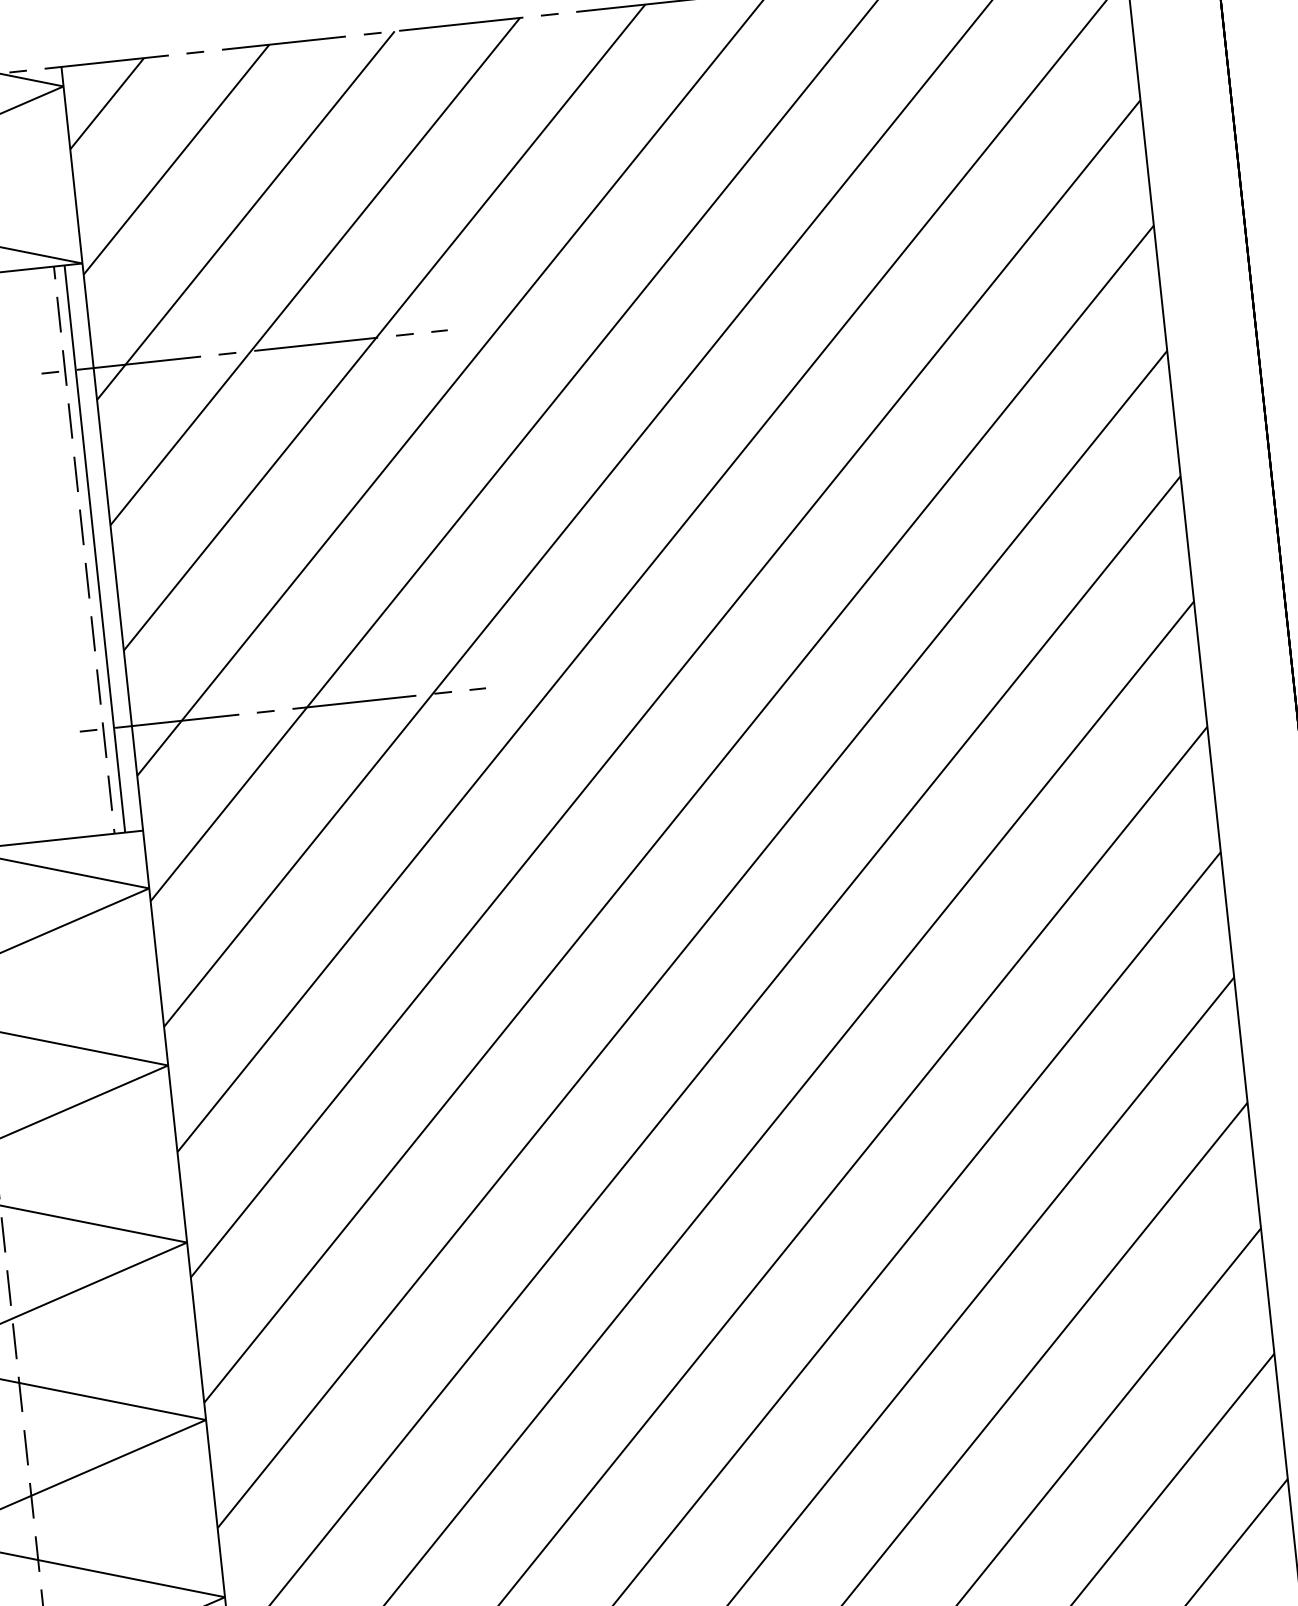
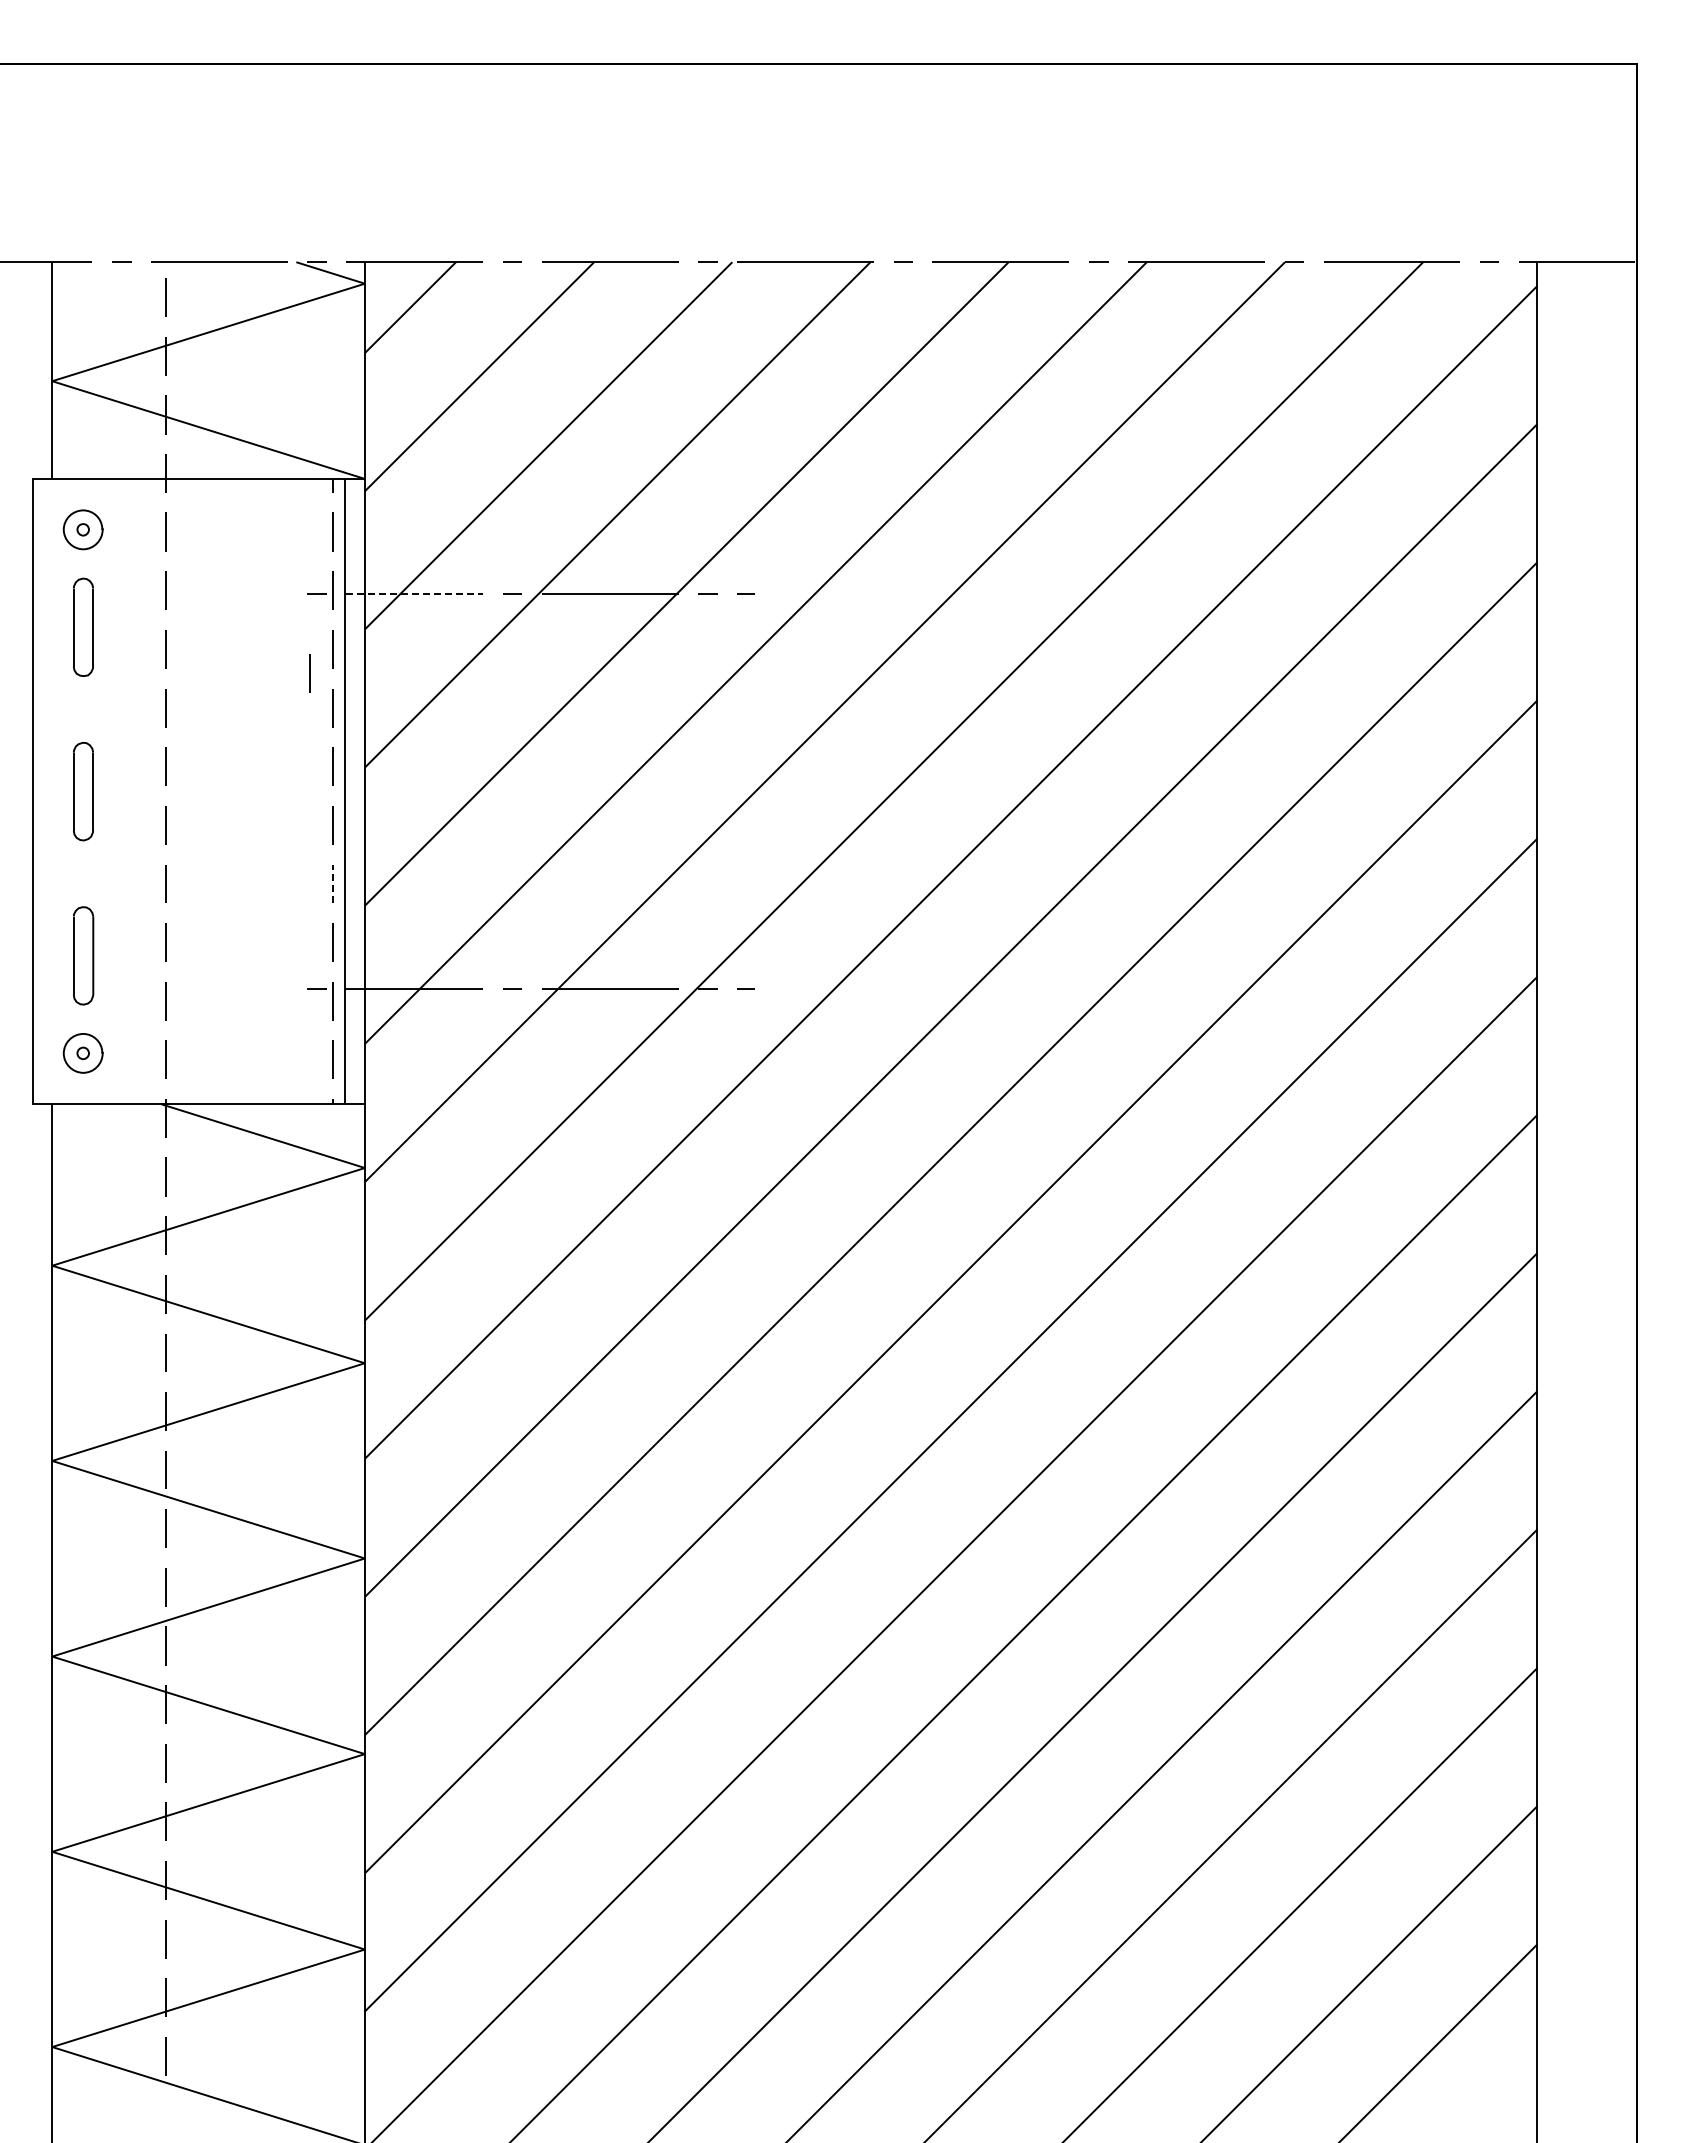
line: (139, 363) -> (415, 594), solid -> dashed
line: (51, 445) -> (309, 673), added
line: (93, 633) -> (333, 883), solid -> dashed

